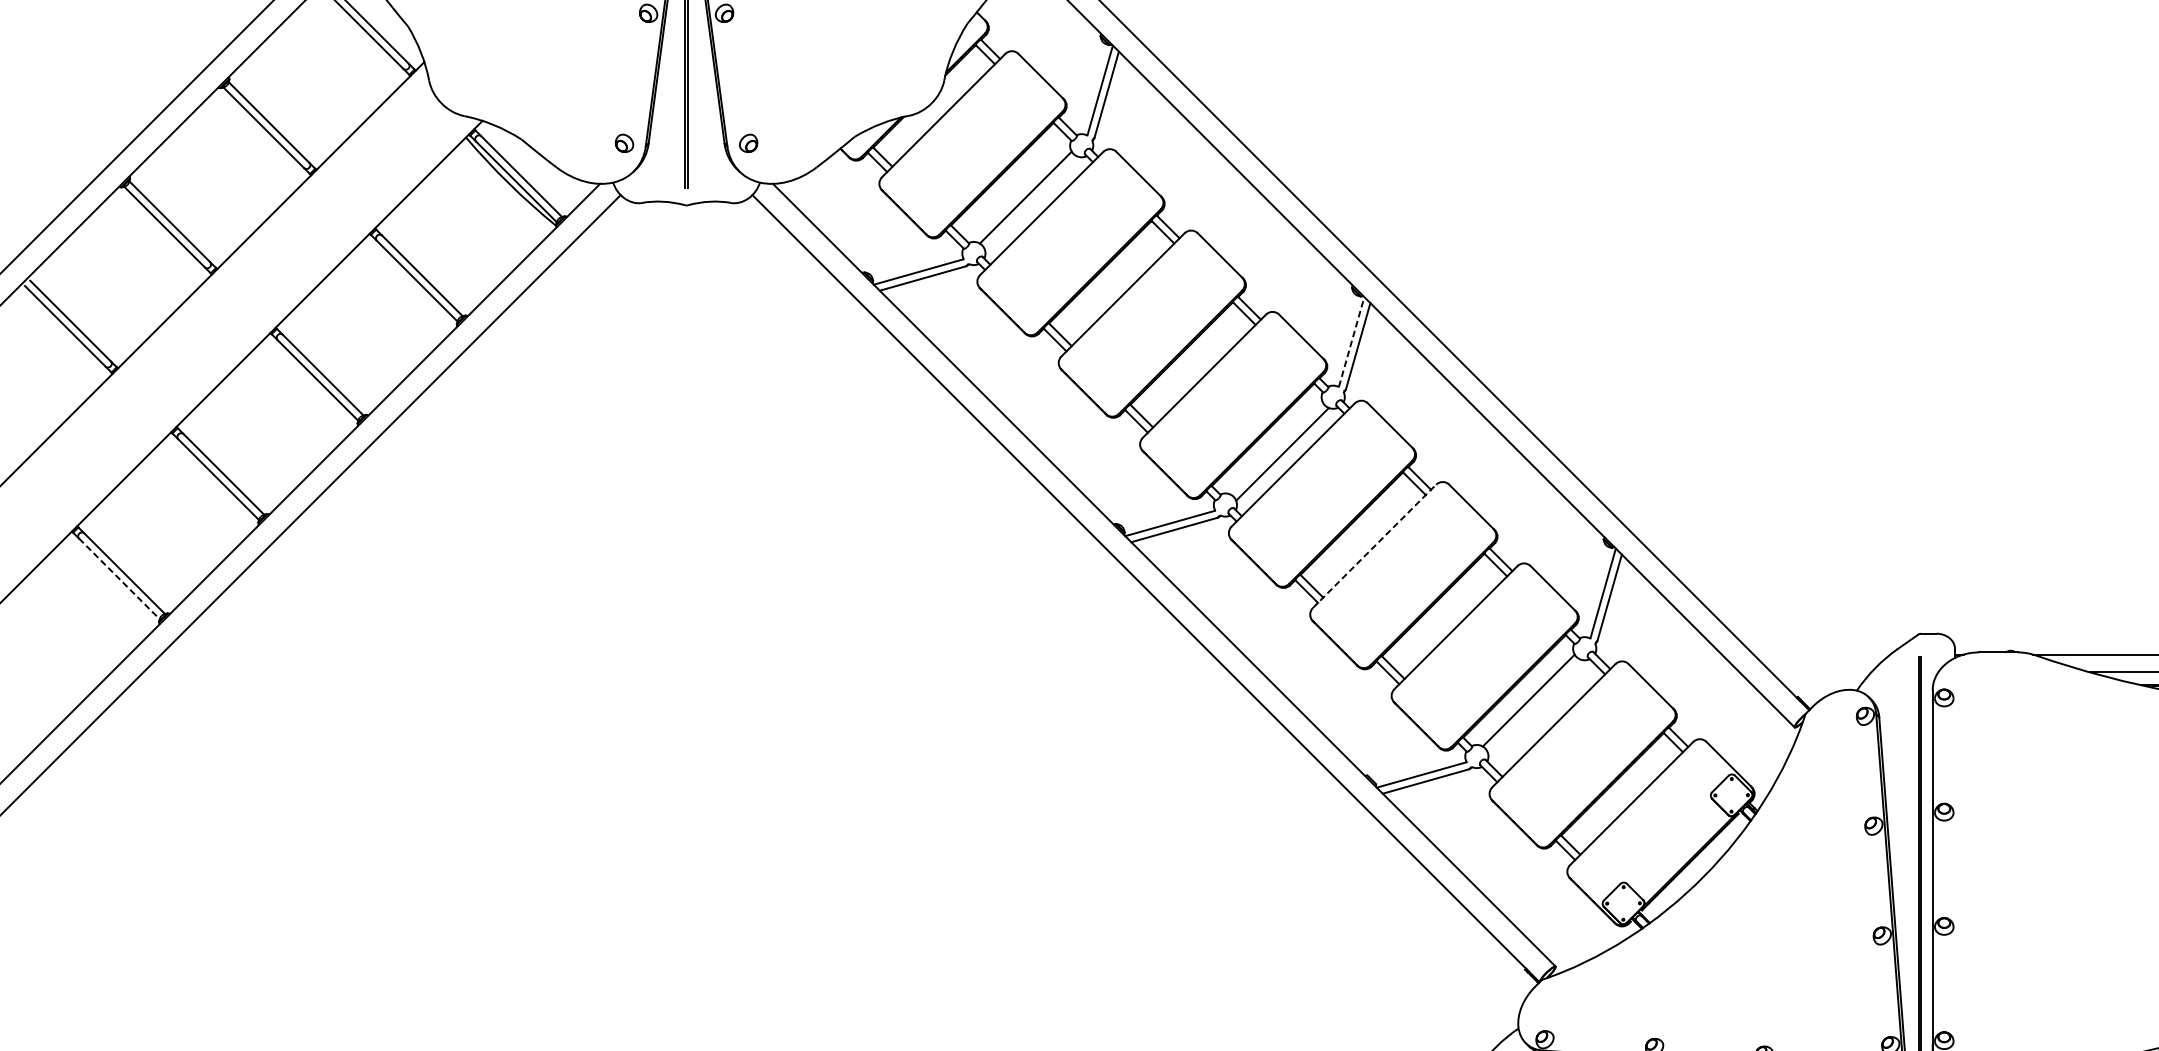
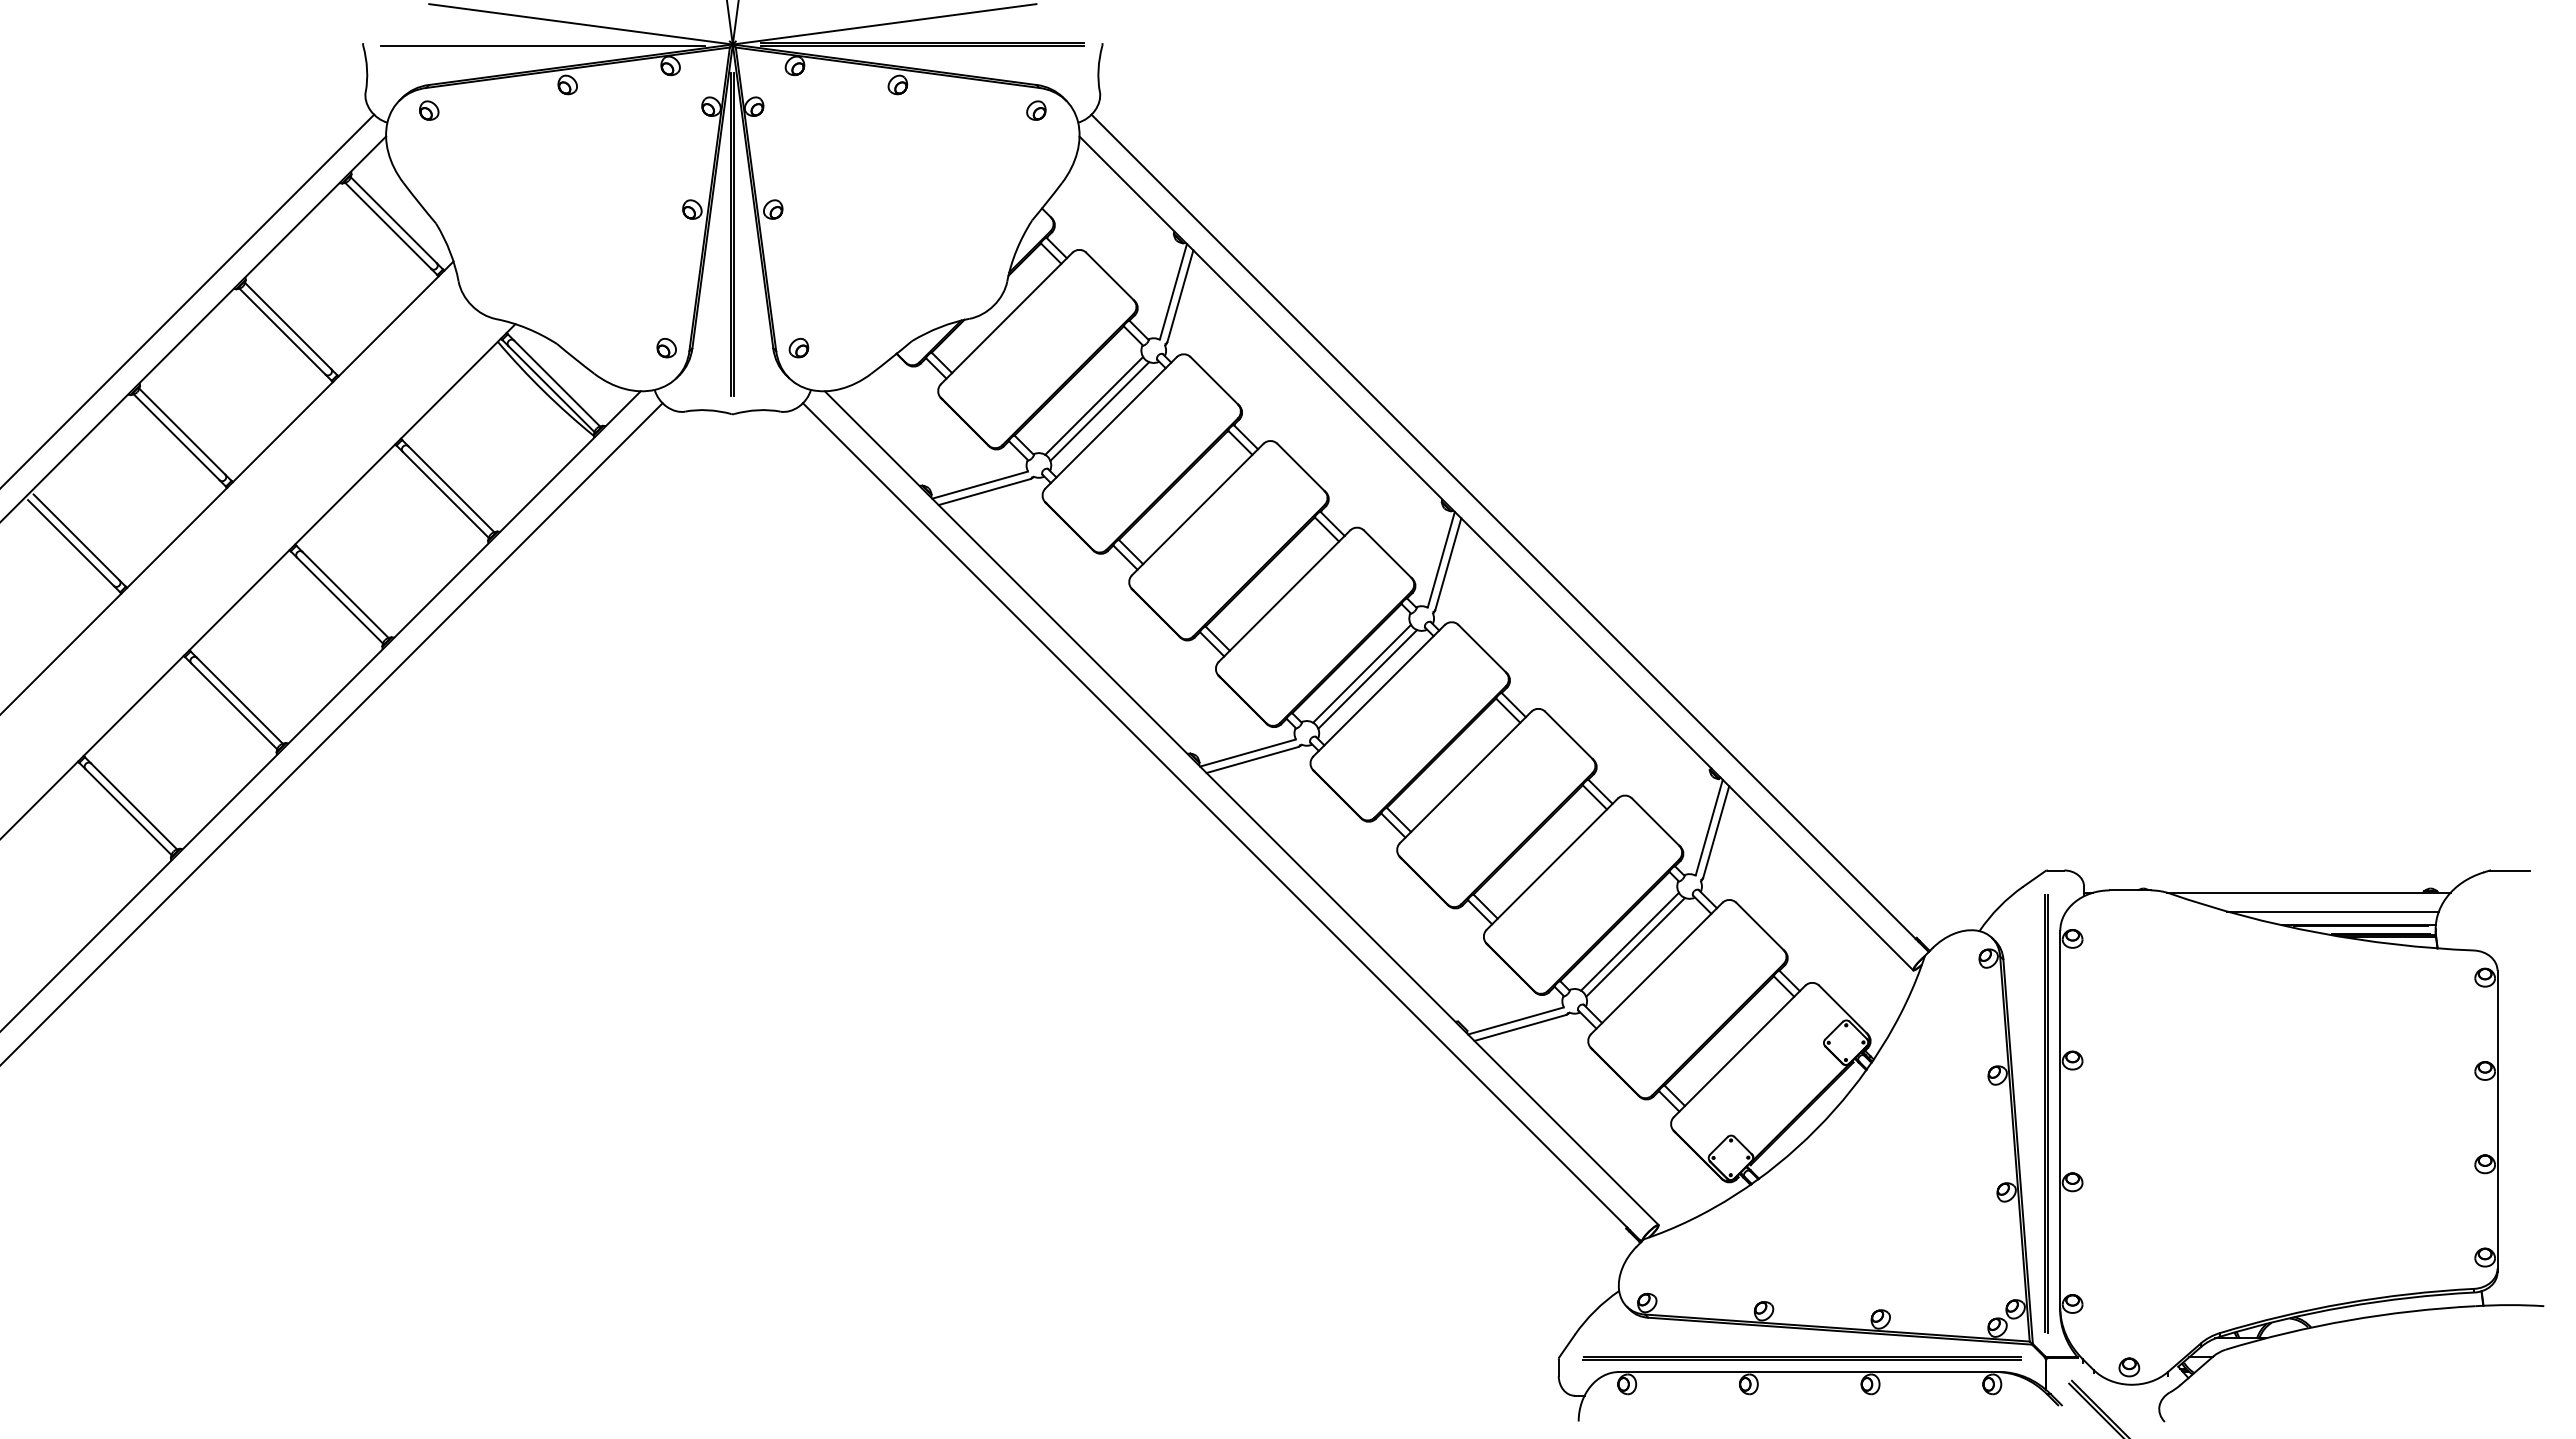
line: (1030, 202) -> (1099, 411), added
line: (1351, 341) -> (1441, 559), dashed -> solid
line: (1277, 448) -> (1362, 673), added
line: (1374, 546) -> (1465, 777), dashed -> solid
line: (119, 579) -> (128, 812), dashed -> solid
line: (1533, 705) -> (1635, 946), added

